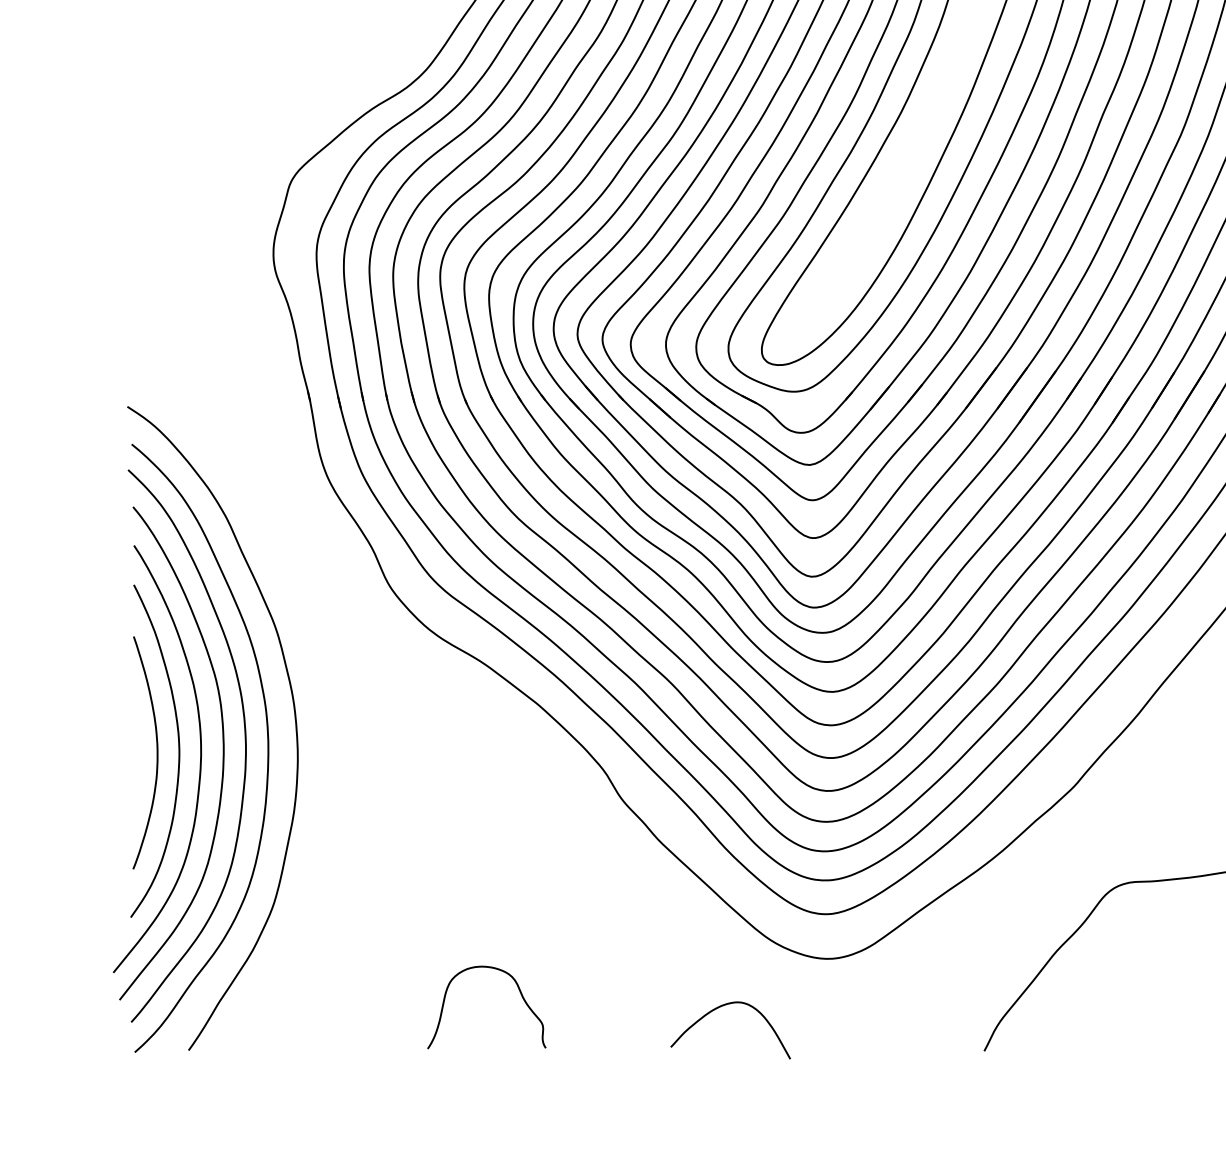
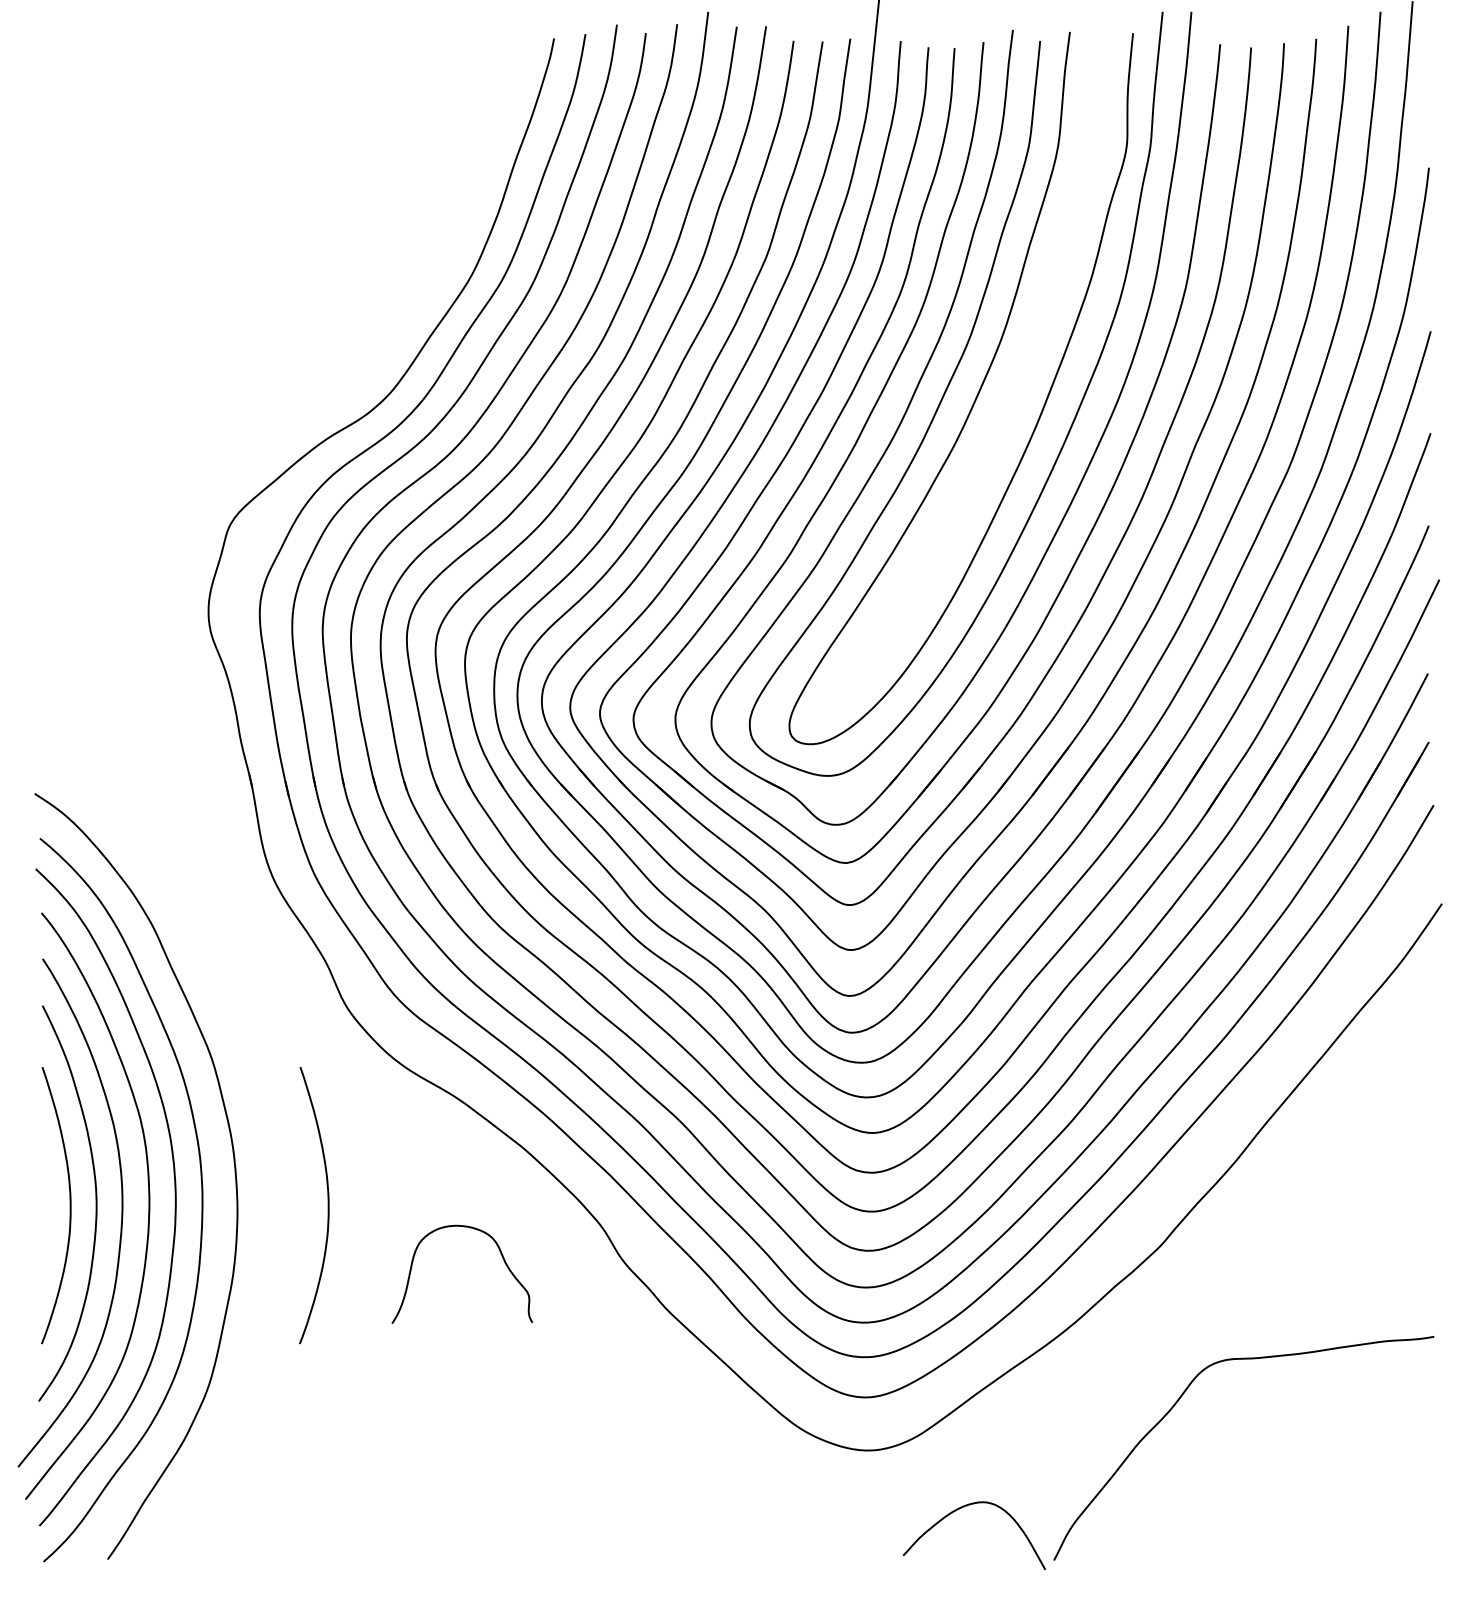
curve: (373, 752) -> (327, 1205), added
curve: (519, 992) -> (501, 1256), moved
curve: (722, 1006) -> (964, 1507), moved

